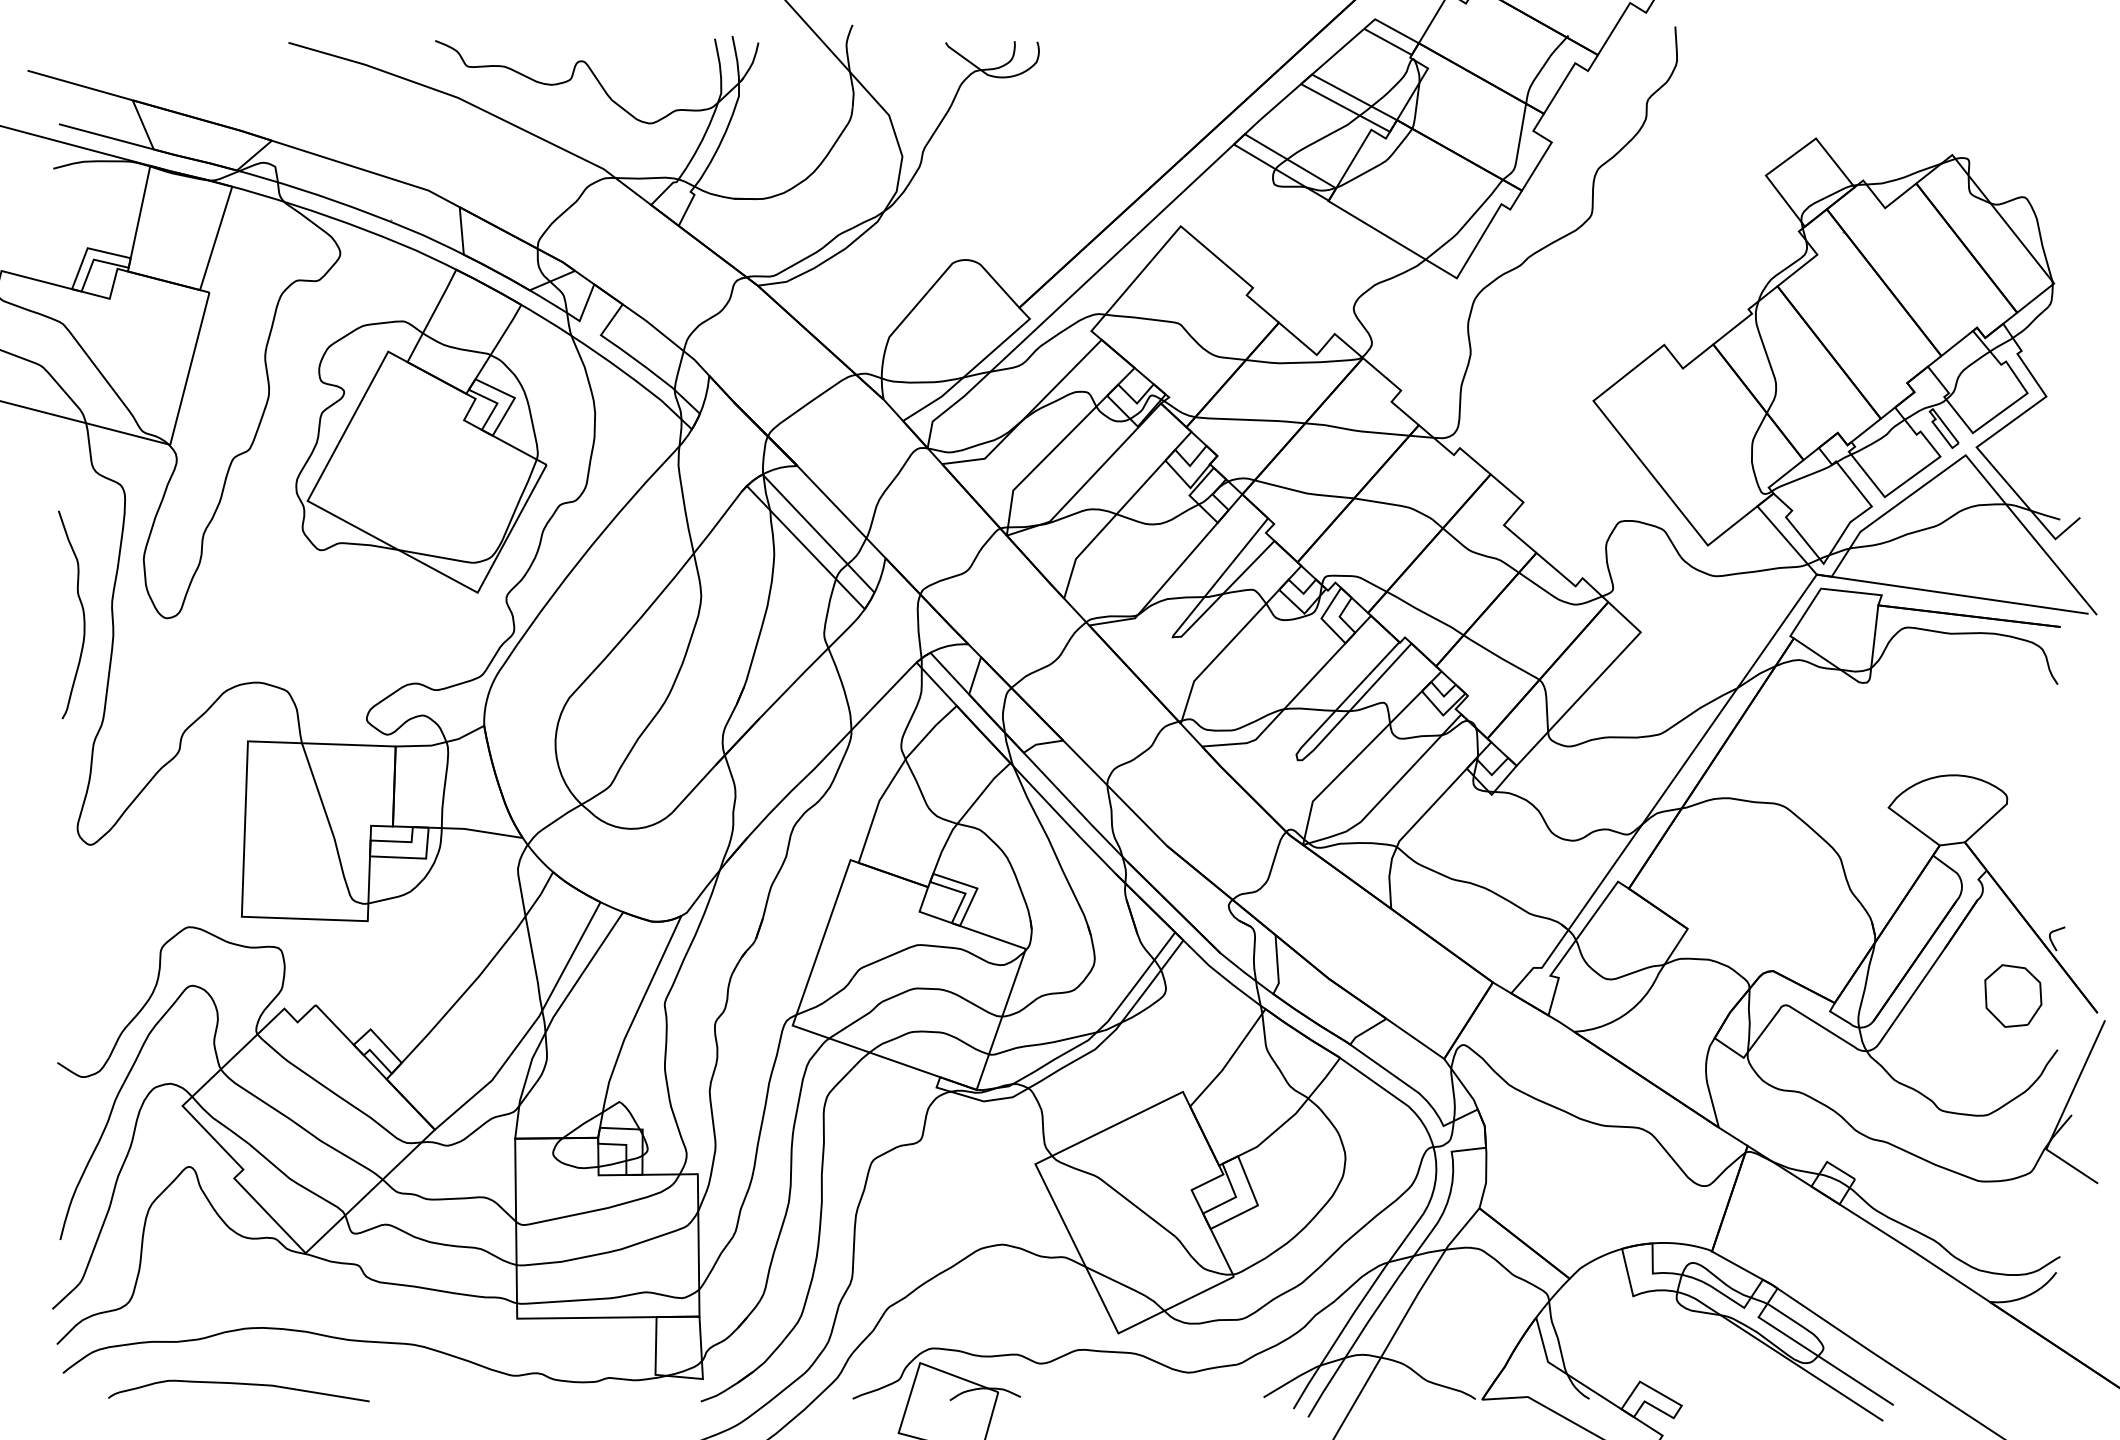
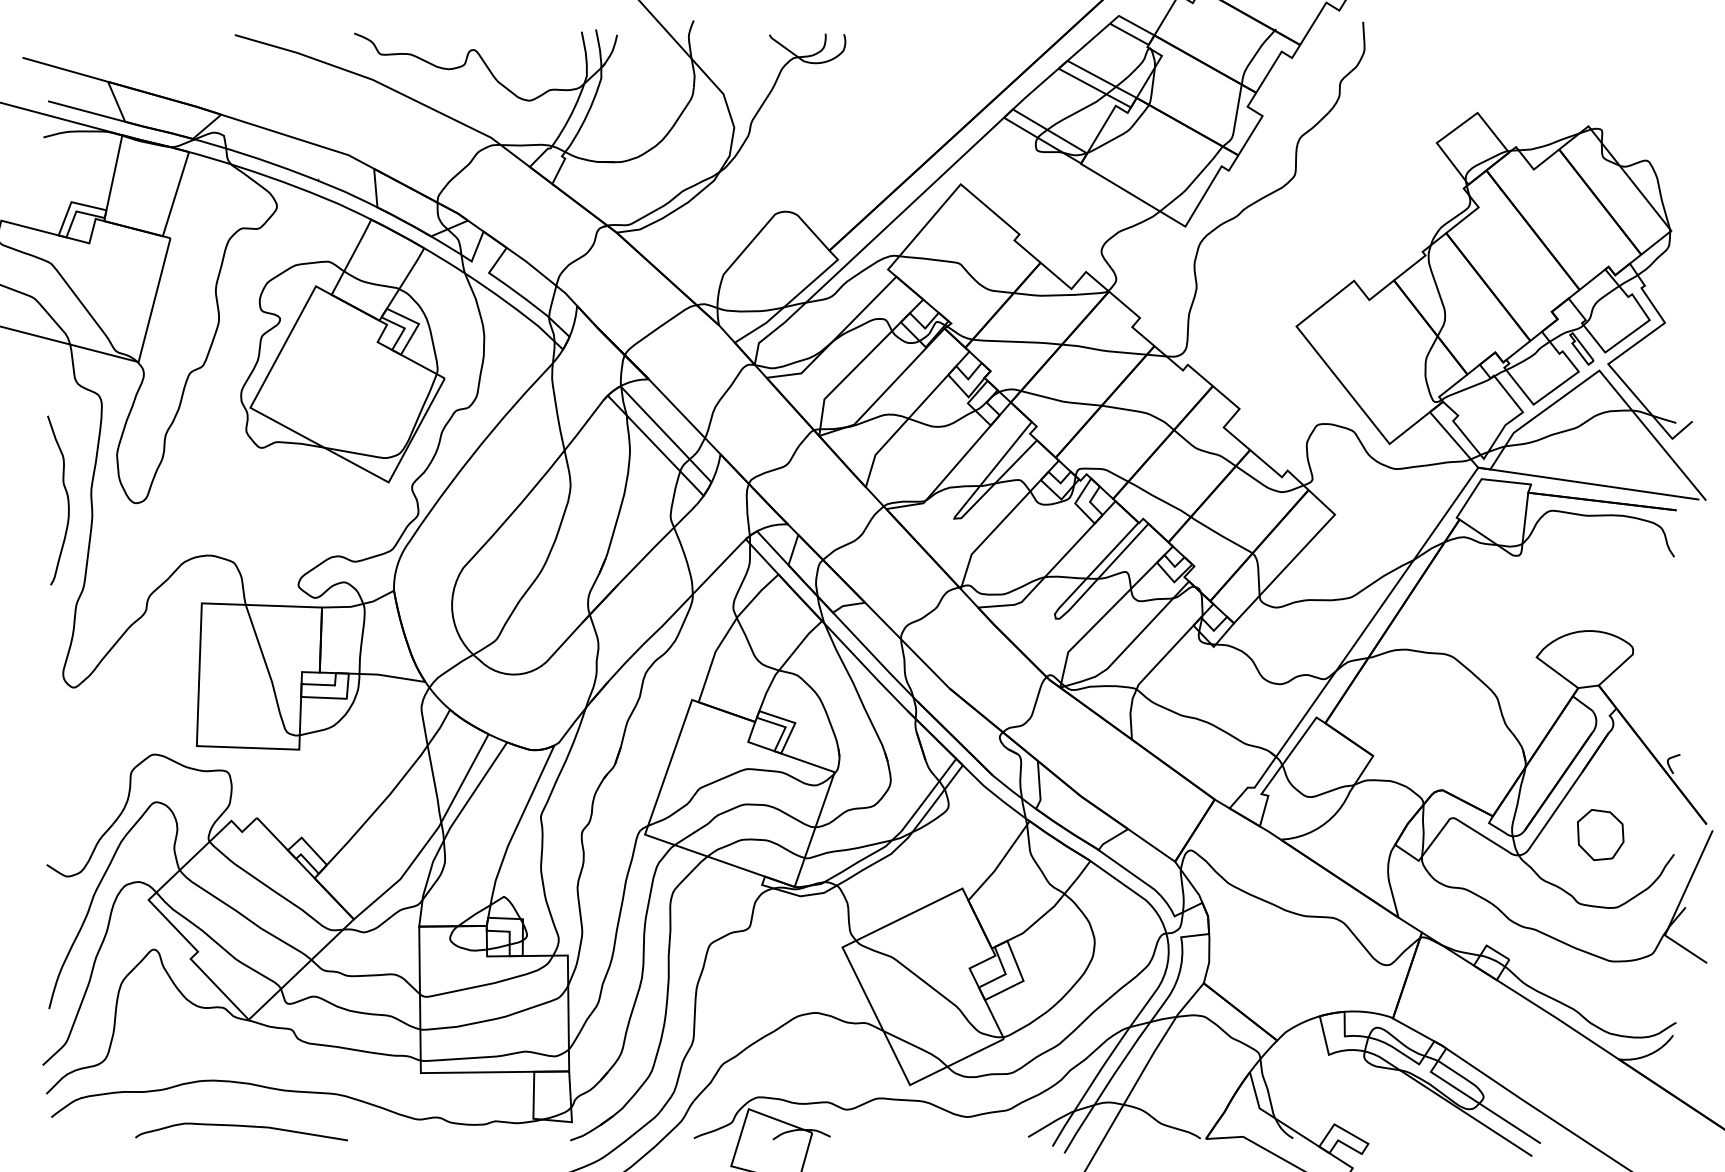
part: (2013, 995) -> (1600, 834), moved
curve: (238, 1384) -> (241, 1126), moved

